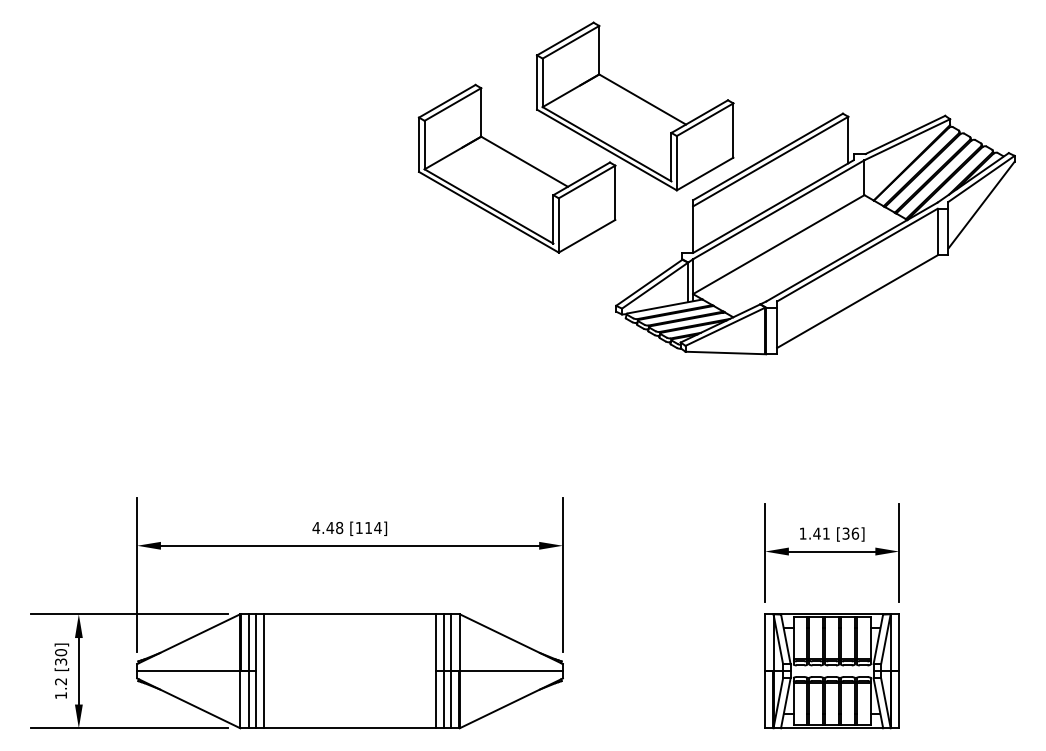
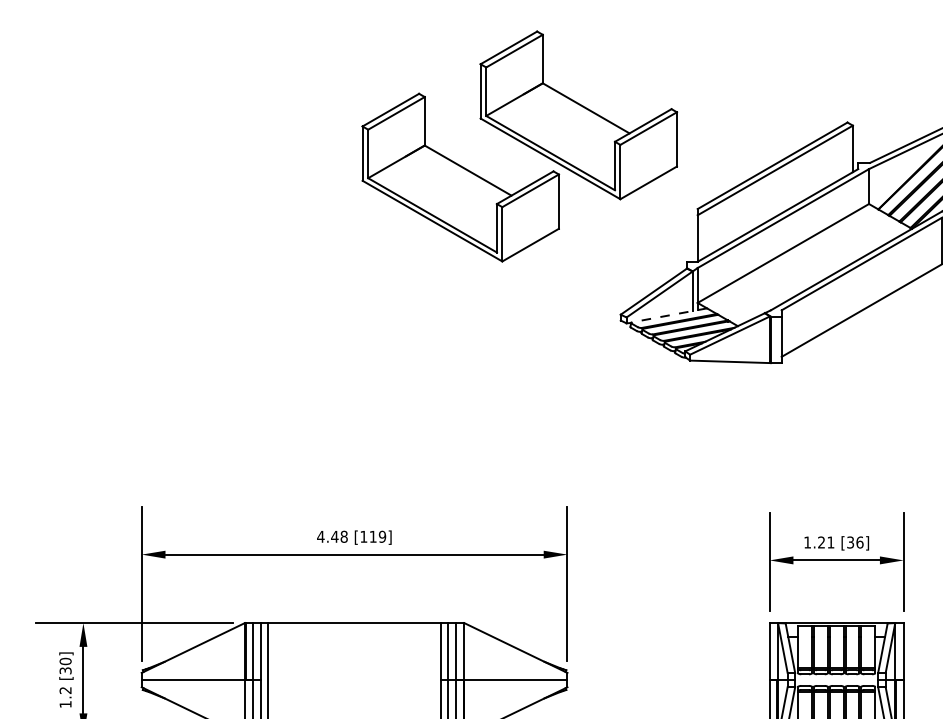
part: (575, 137) -> (519, 146), moved
line: (664, 306) -> (669, 315), solid -> dashed
text: (377, 527) -> (382, 536), [114] -> [119]
text: (816, 533) -> (821, 542), 1.41 -> 1.21

